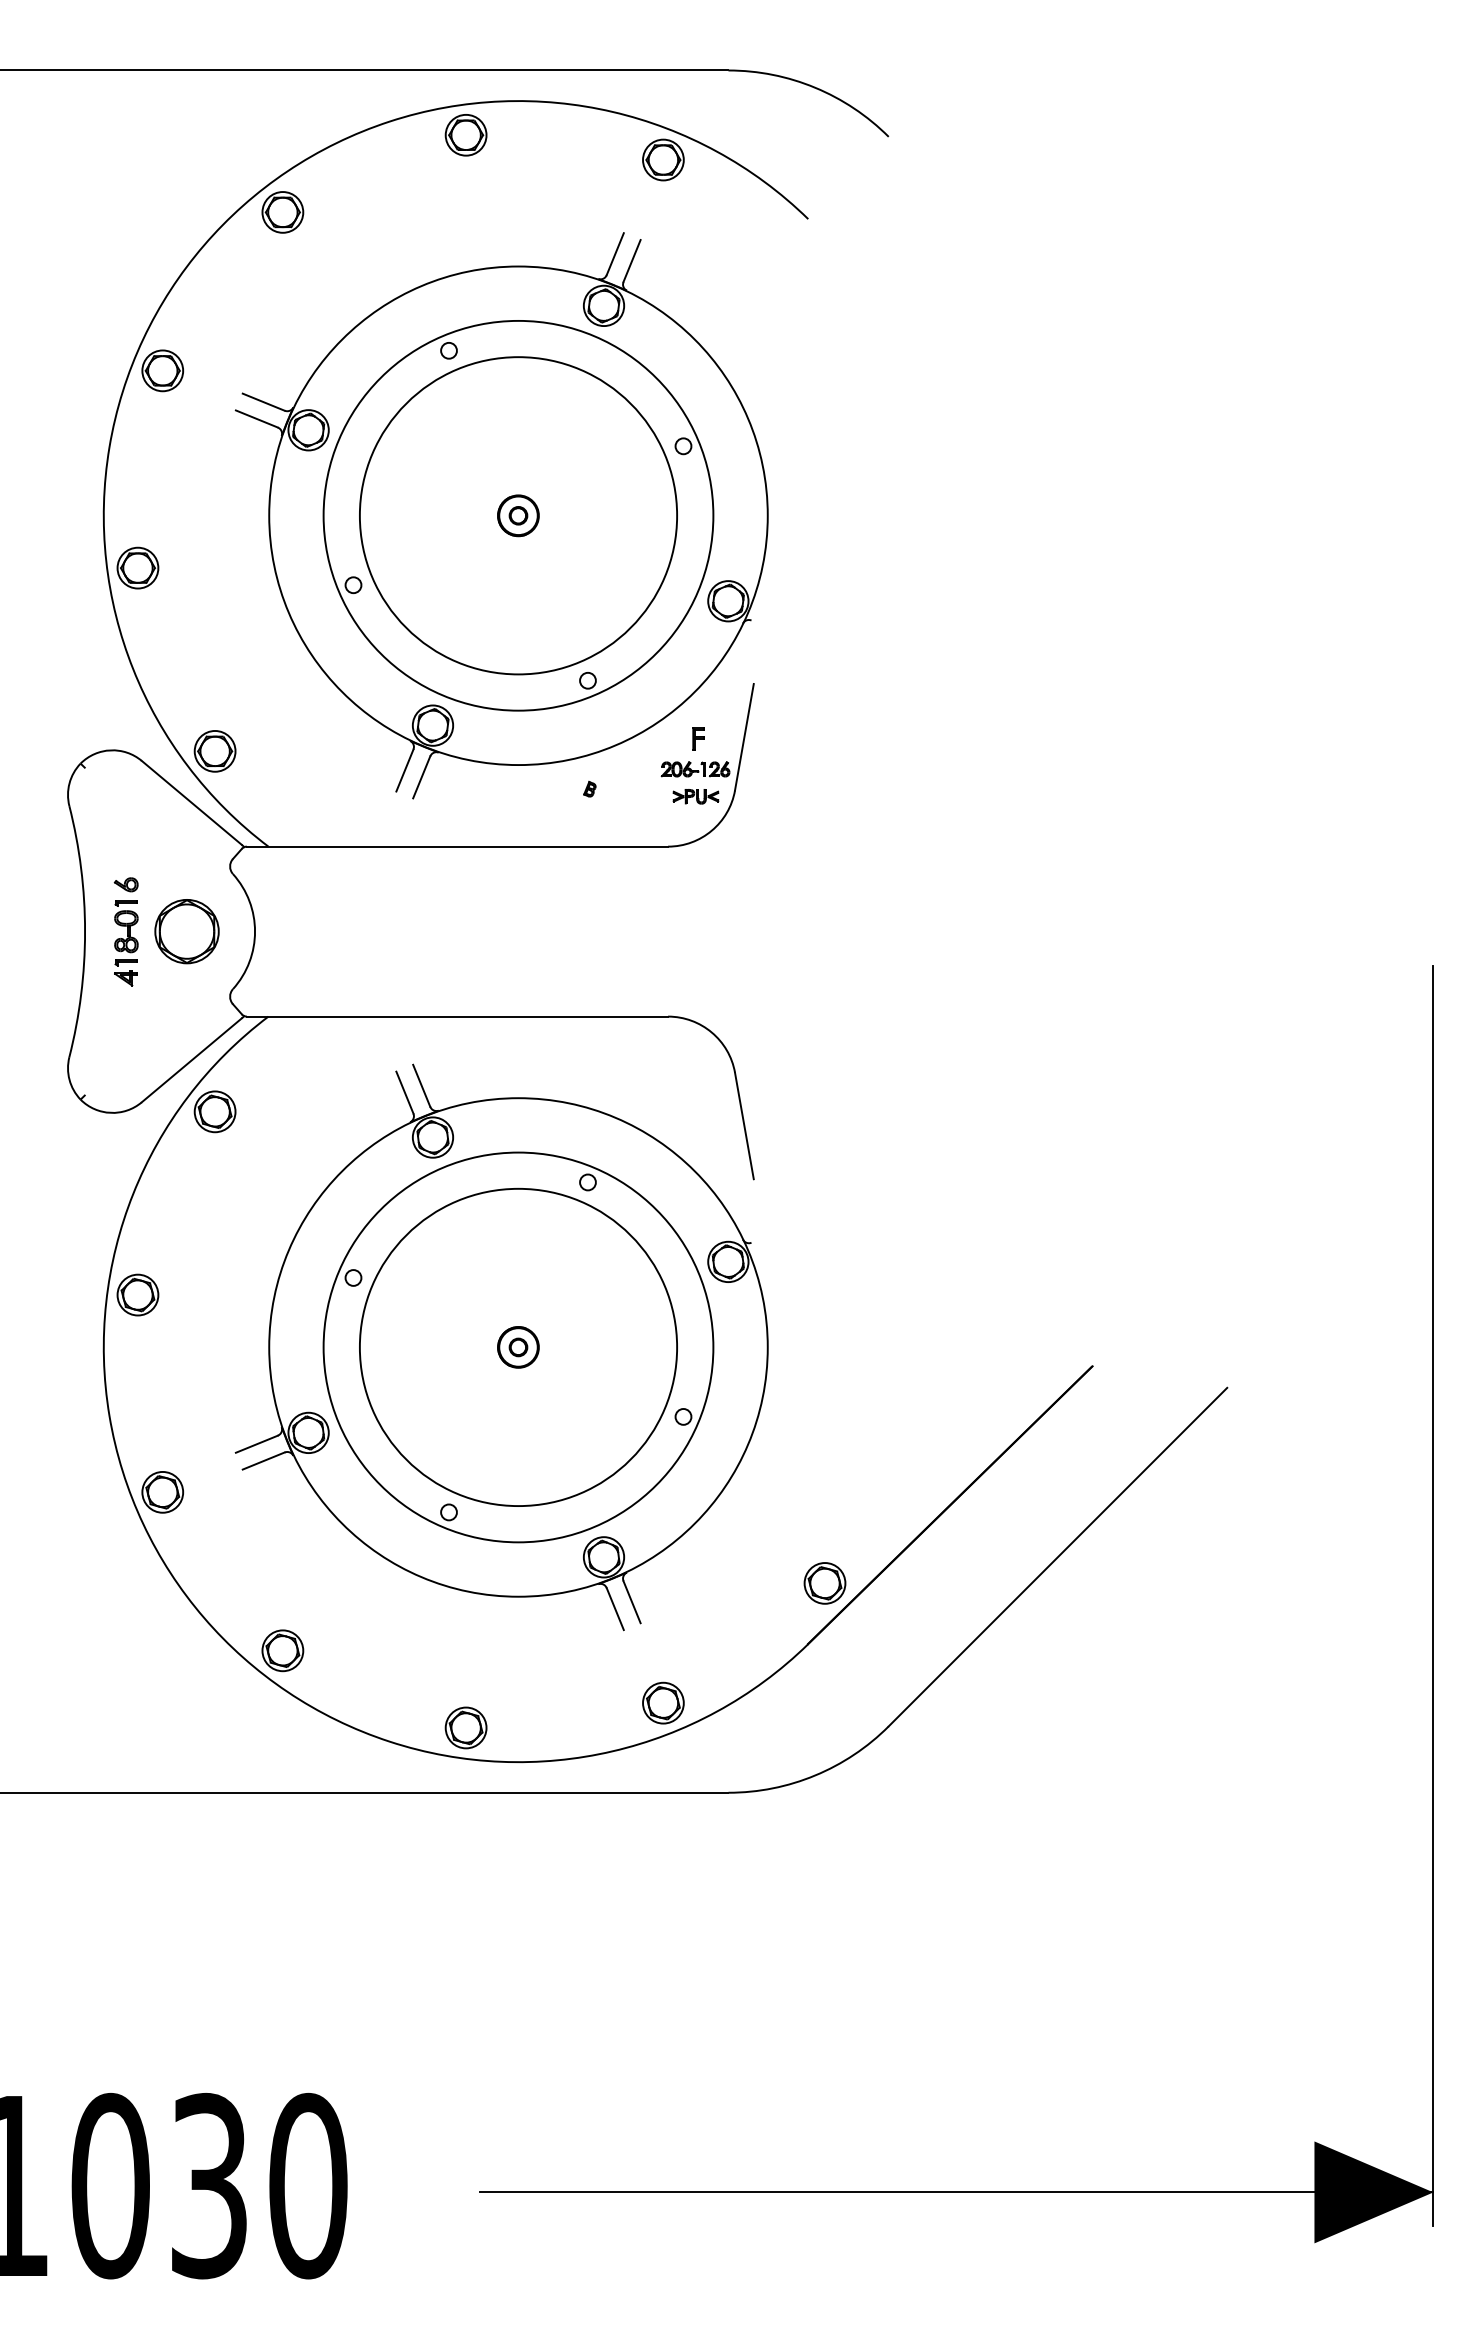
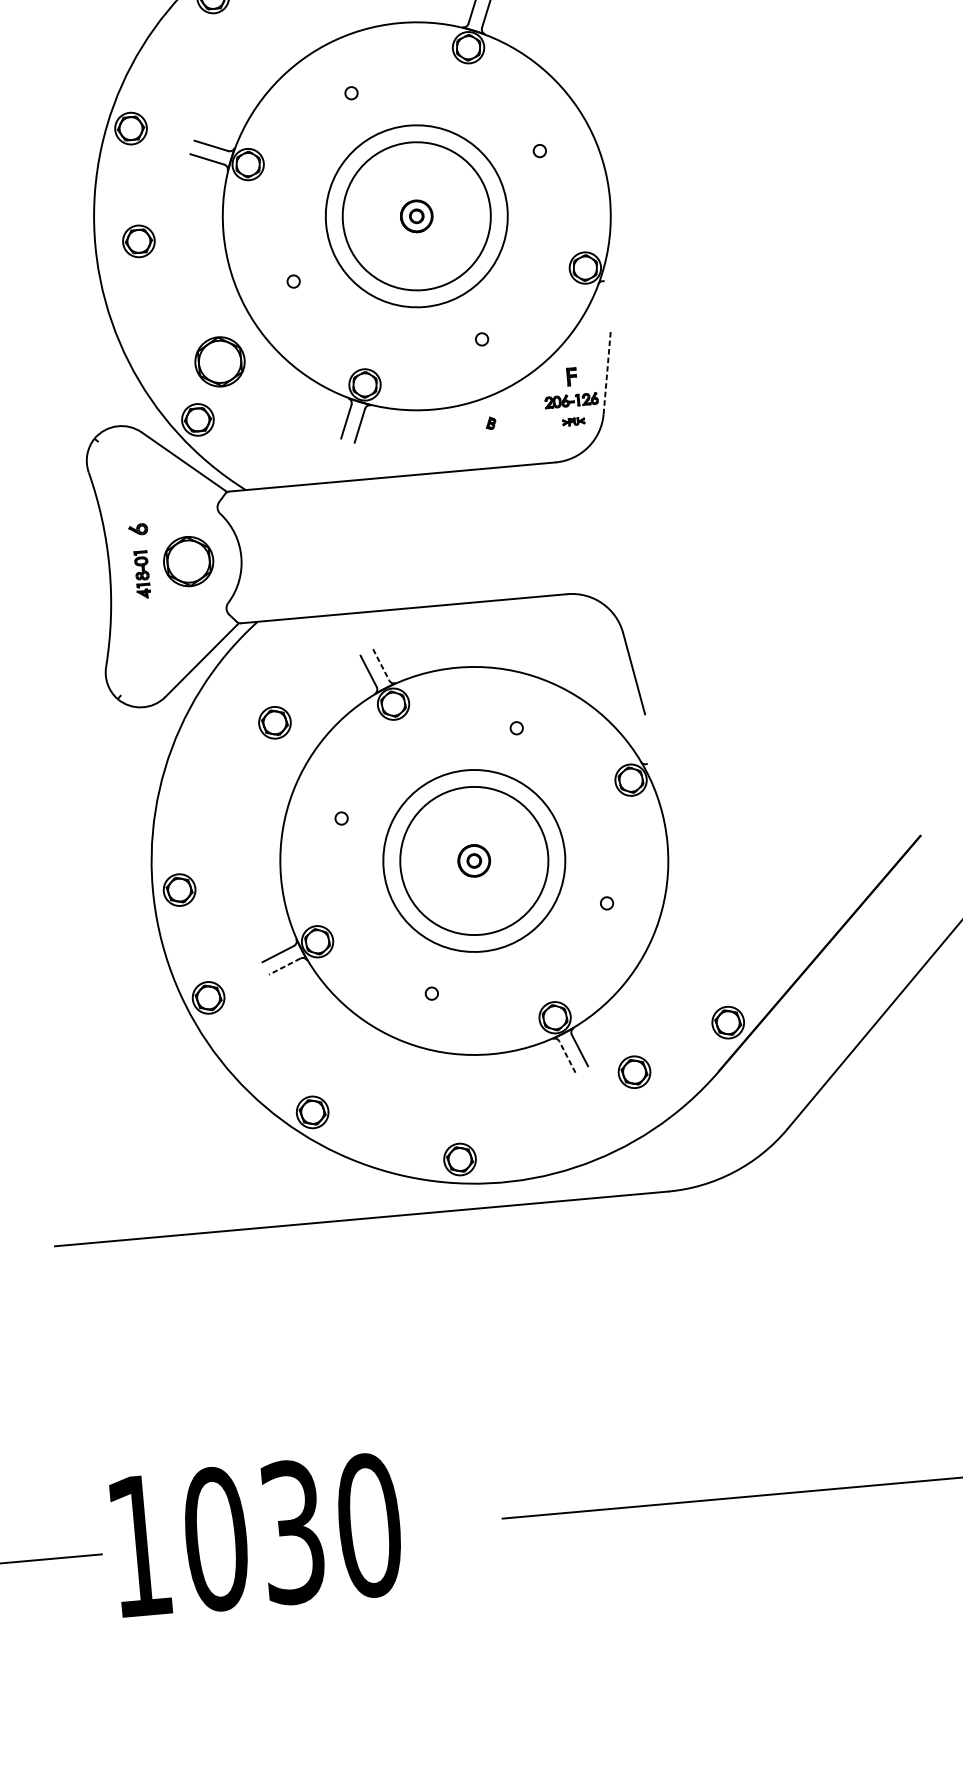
circle: (518, 515) -> (416, 216), size x0.6
circle: (518, 515) -> (416, 216), size x0.6
part: (137, 567) -> (138, 240), moved
part: (249, 679) -> (219, 361), added
line: (744, 736) -> (607, 371), solid -> dashed
part: (695, 796) -> (573, 421), size x0.6
part: (126, 943) -> (142, 574), size x0.7
line: (421, 1085) -> (381, 664), solid -> dashed
part: (214, 1111) -> (274, 722), moved
part: (137, 1294) -> (179, 889), moved
circle: (518, 1347) -> (474, 861), size x0.6
circle: (518, 1347) -> (474, 861), size x0.6
line: (263, 1461) -> (284, 967), solid -> dashed
line: (615, 1609) -> (567, 1057), solid -> dashed
part: (663, 1702) -> (634, 1071), moved

